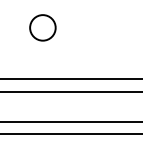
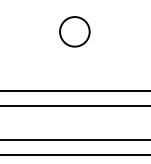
circle: (42, 27) -> (74, 31), moved

